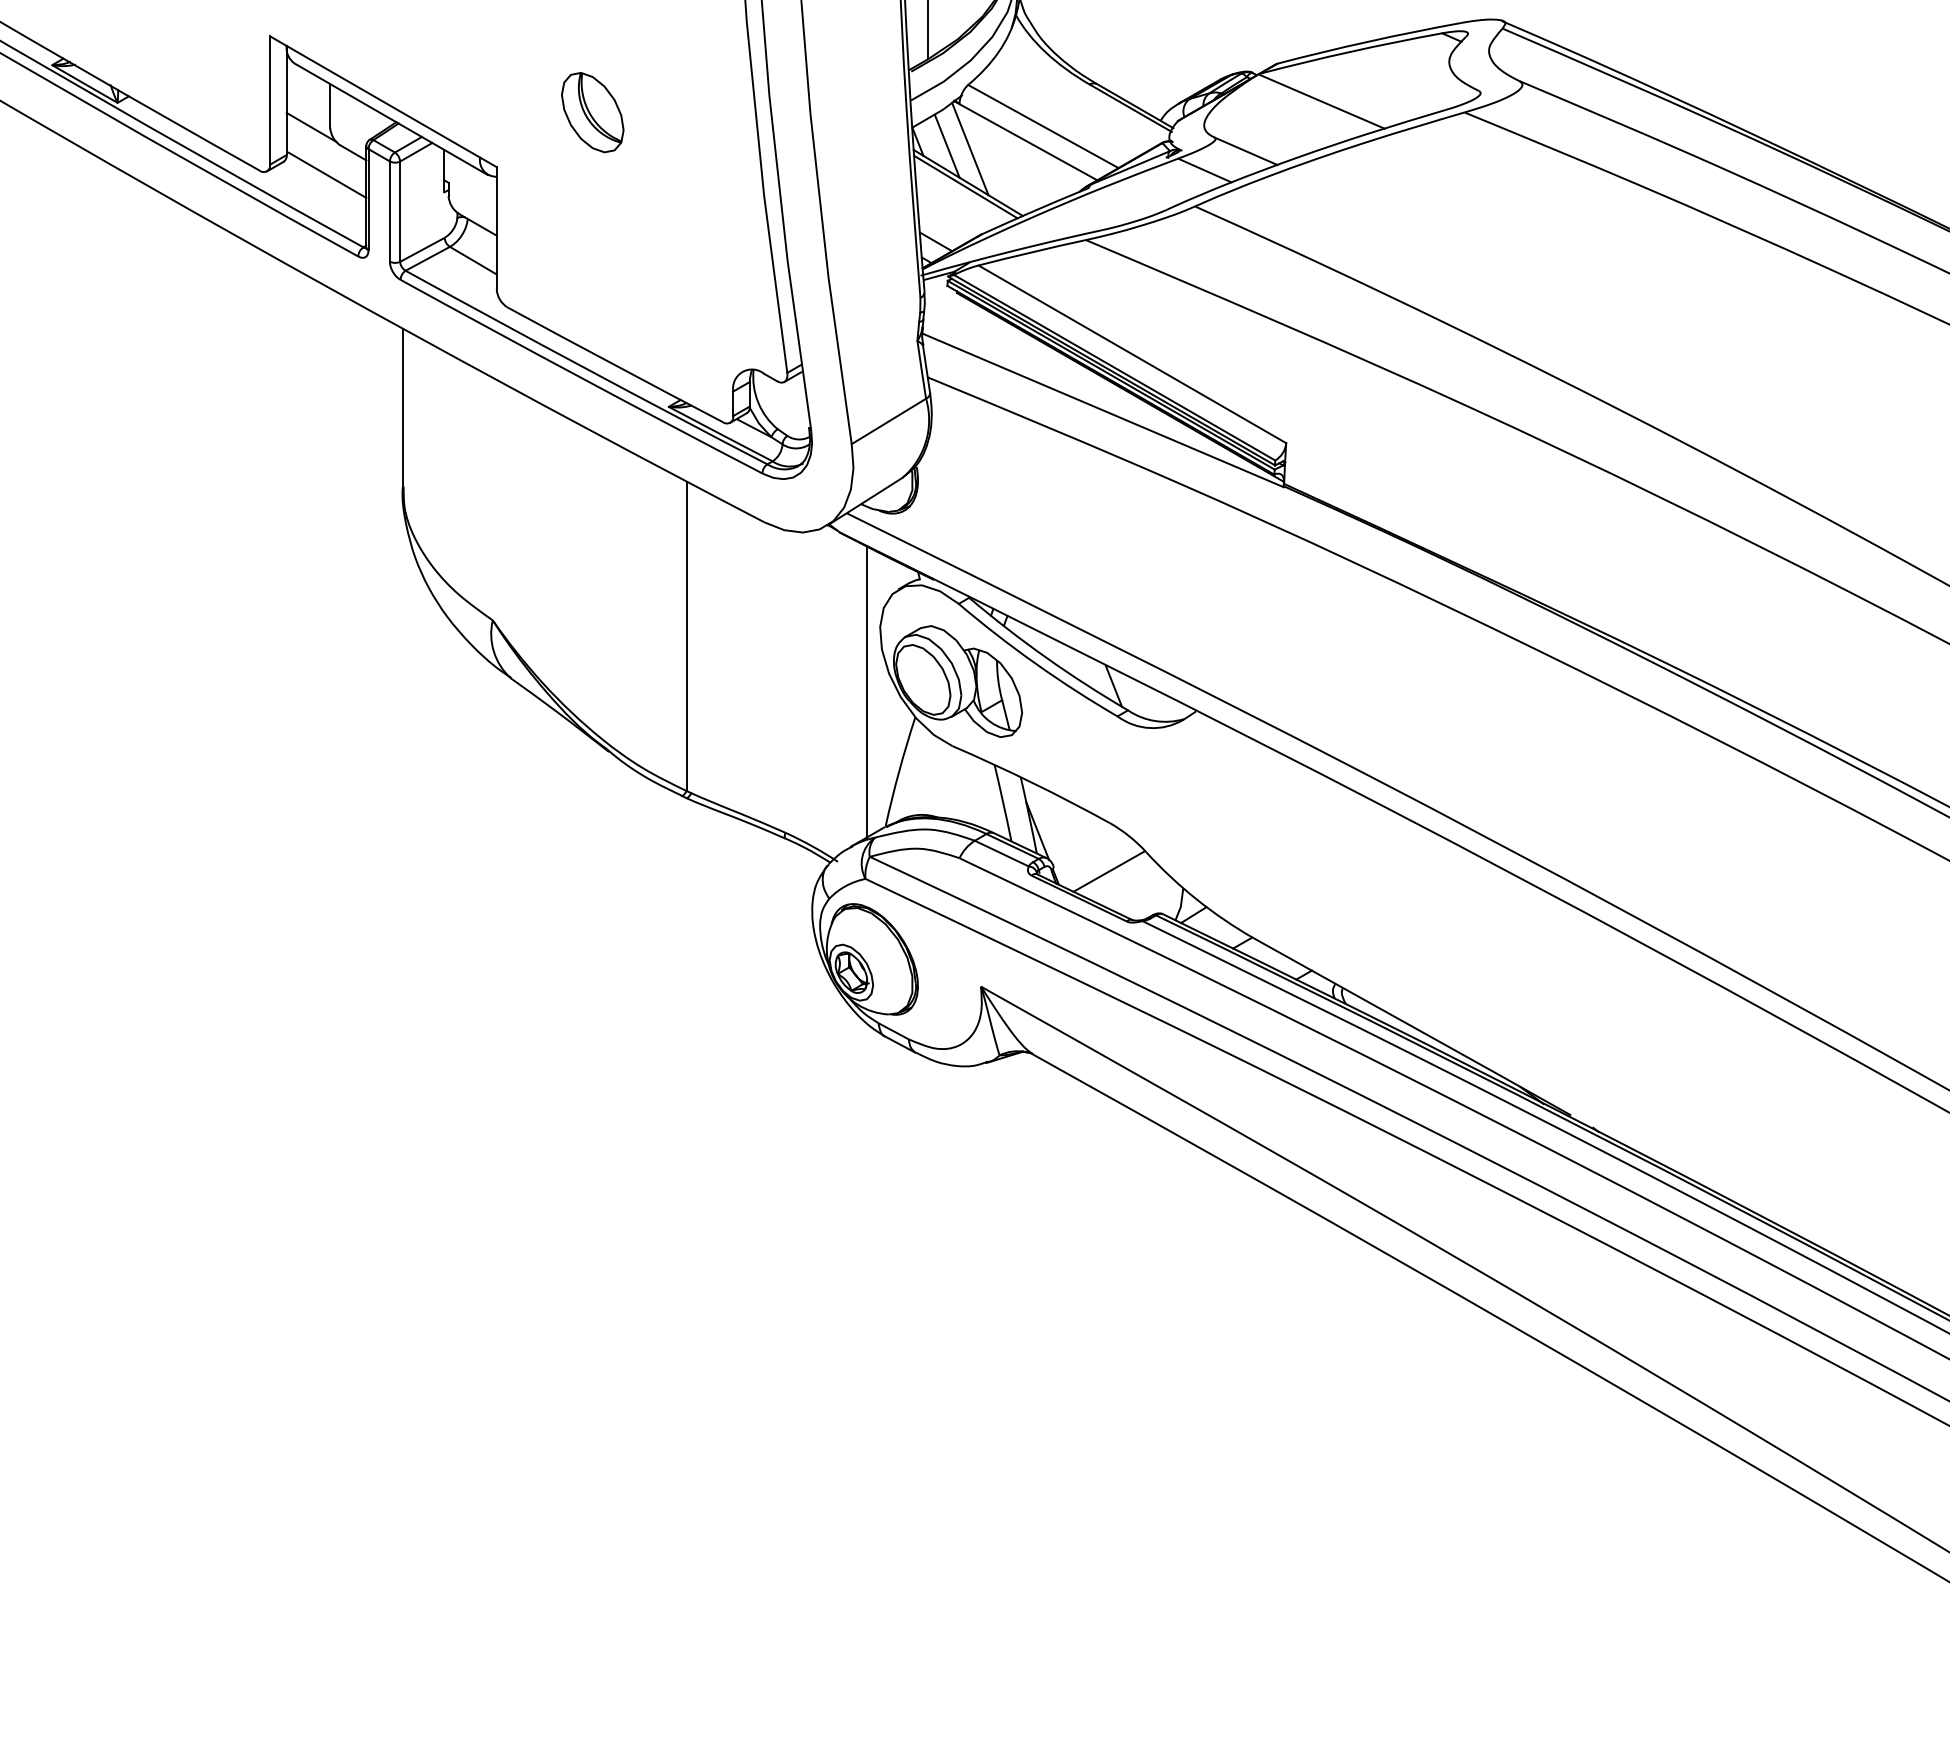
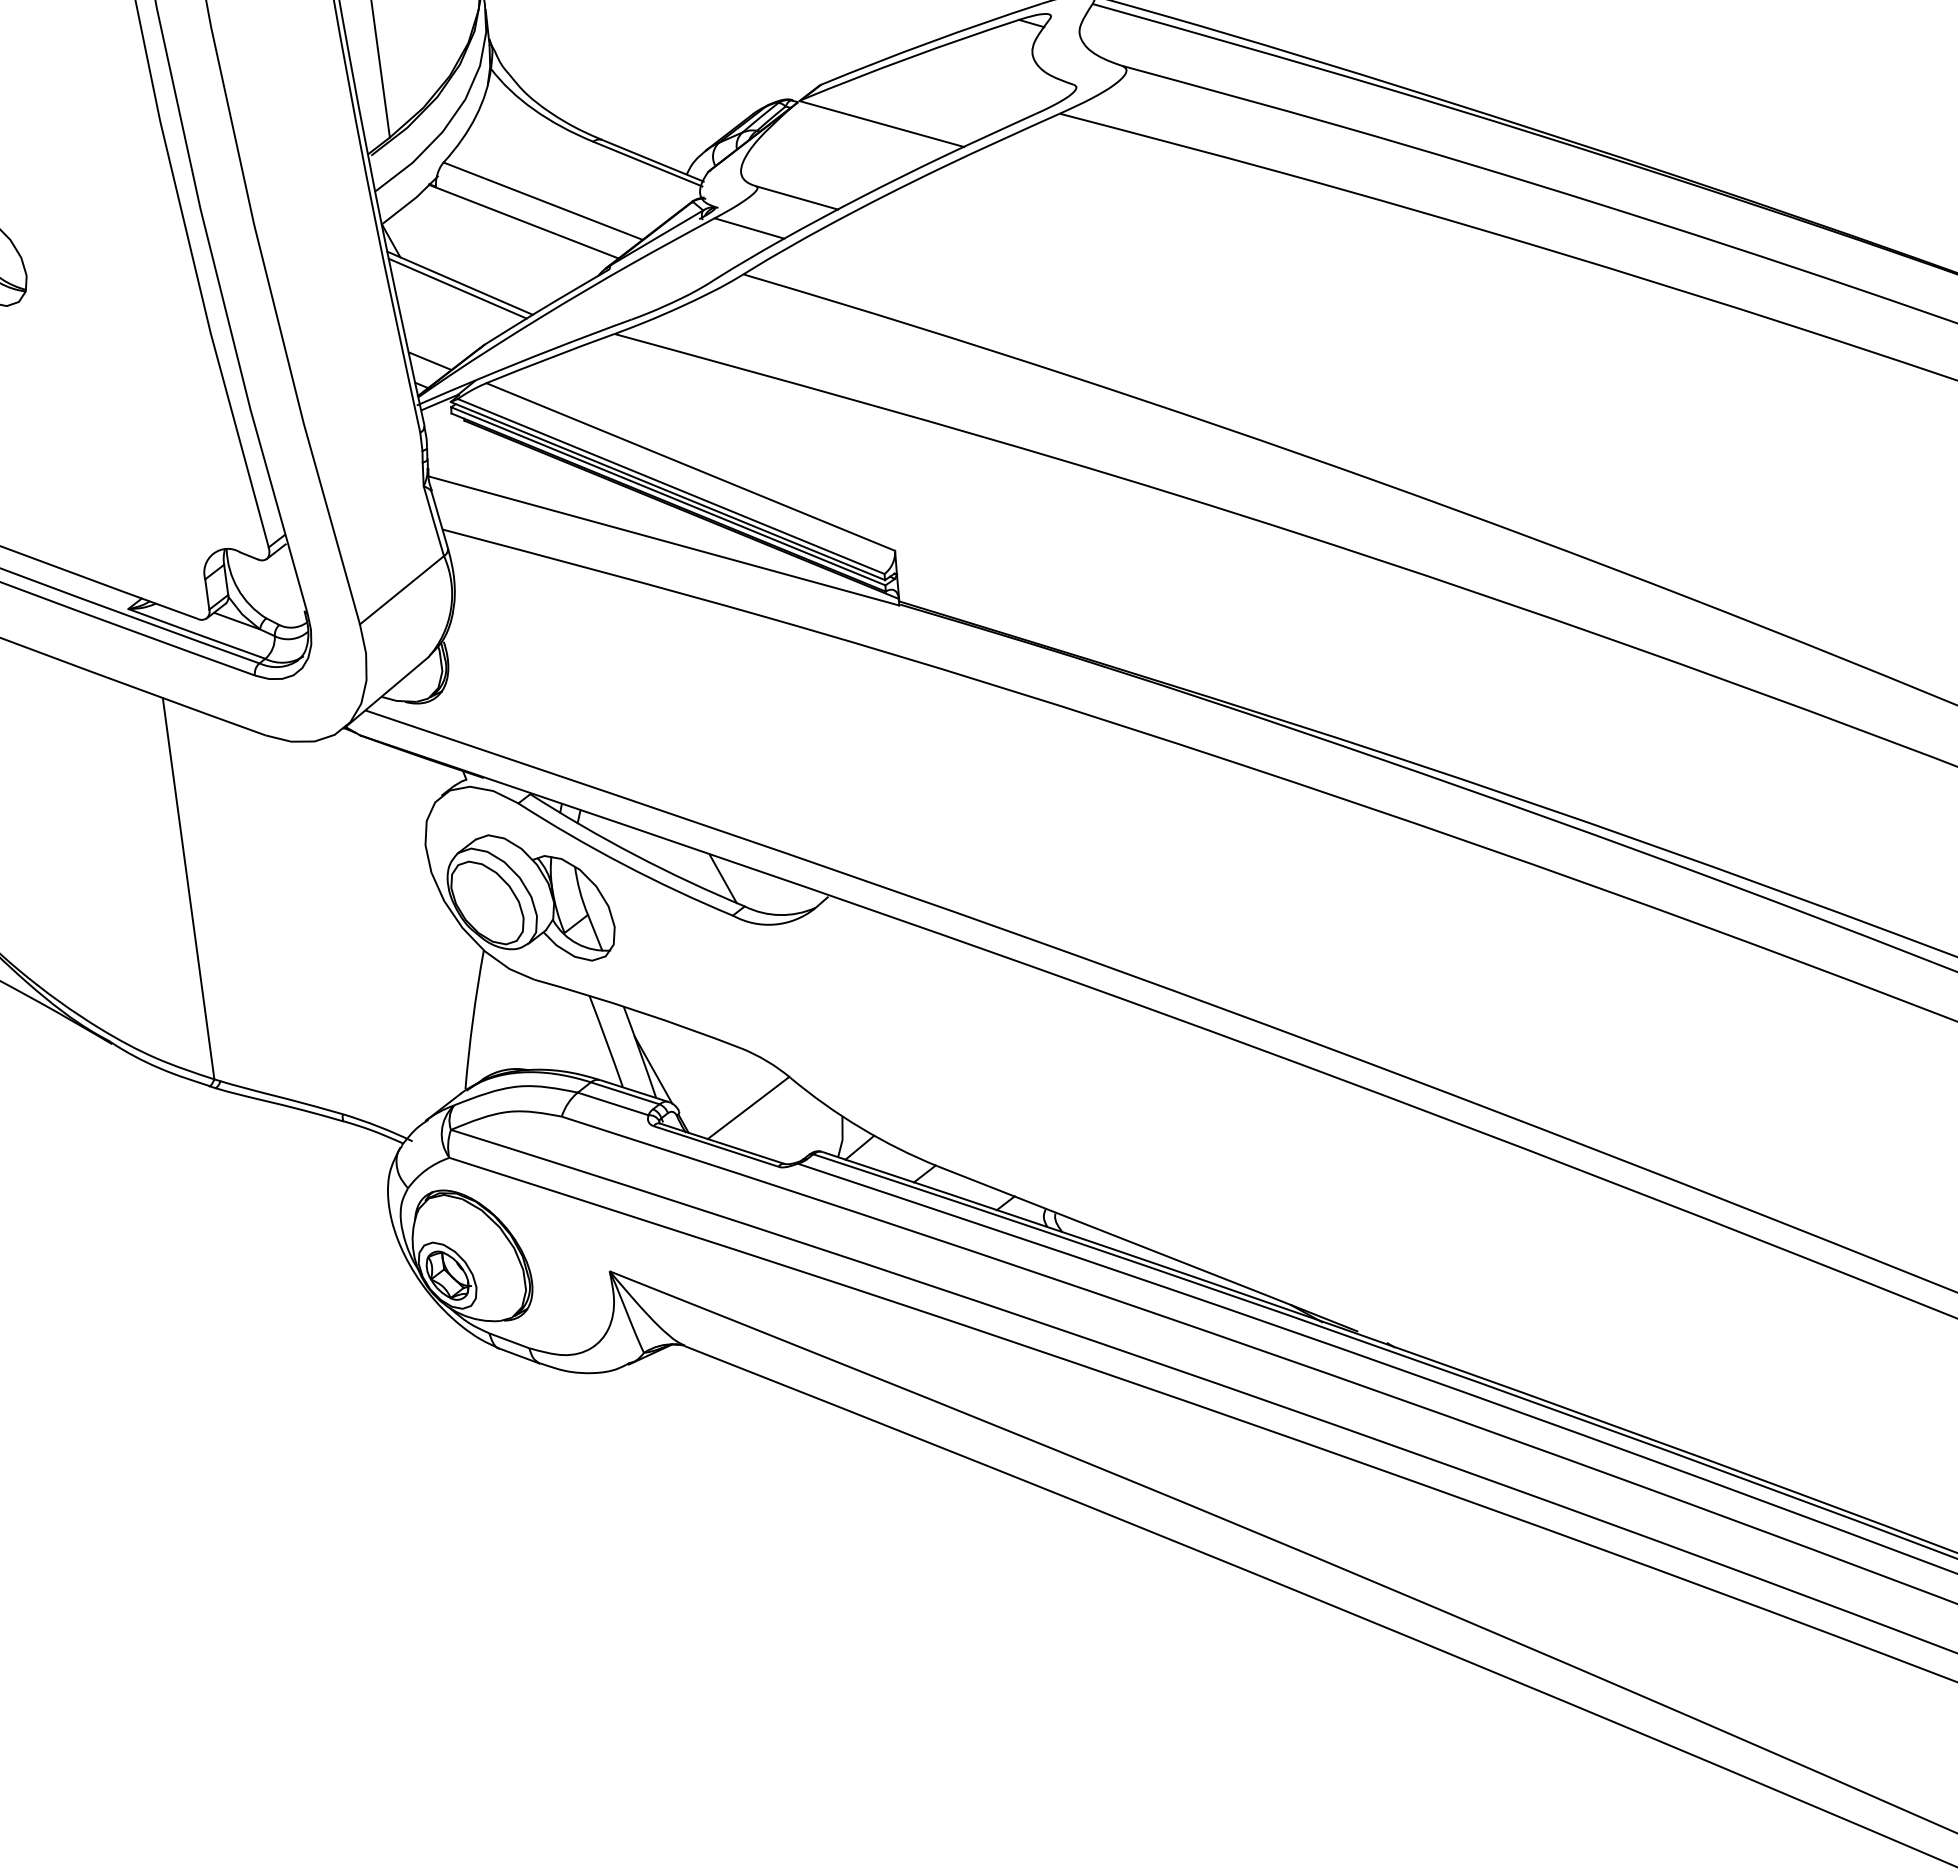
line: (946, 145) -> (426, 240), removed
line: (970, 148) -> (457, 240), removed
line: (866, 691) -> (419, 926), removed

